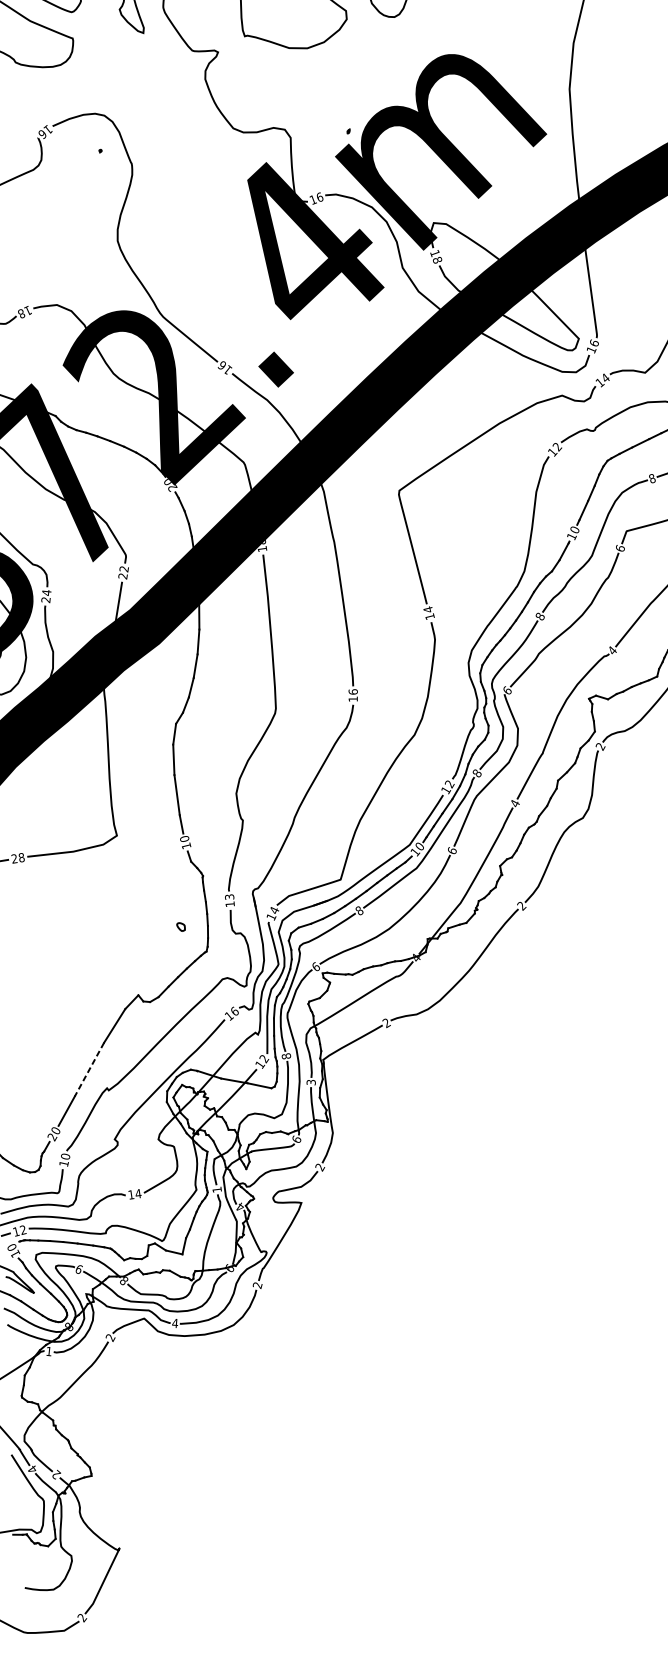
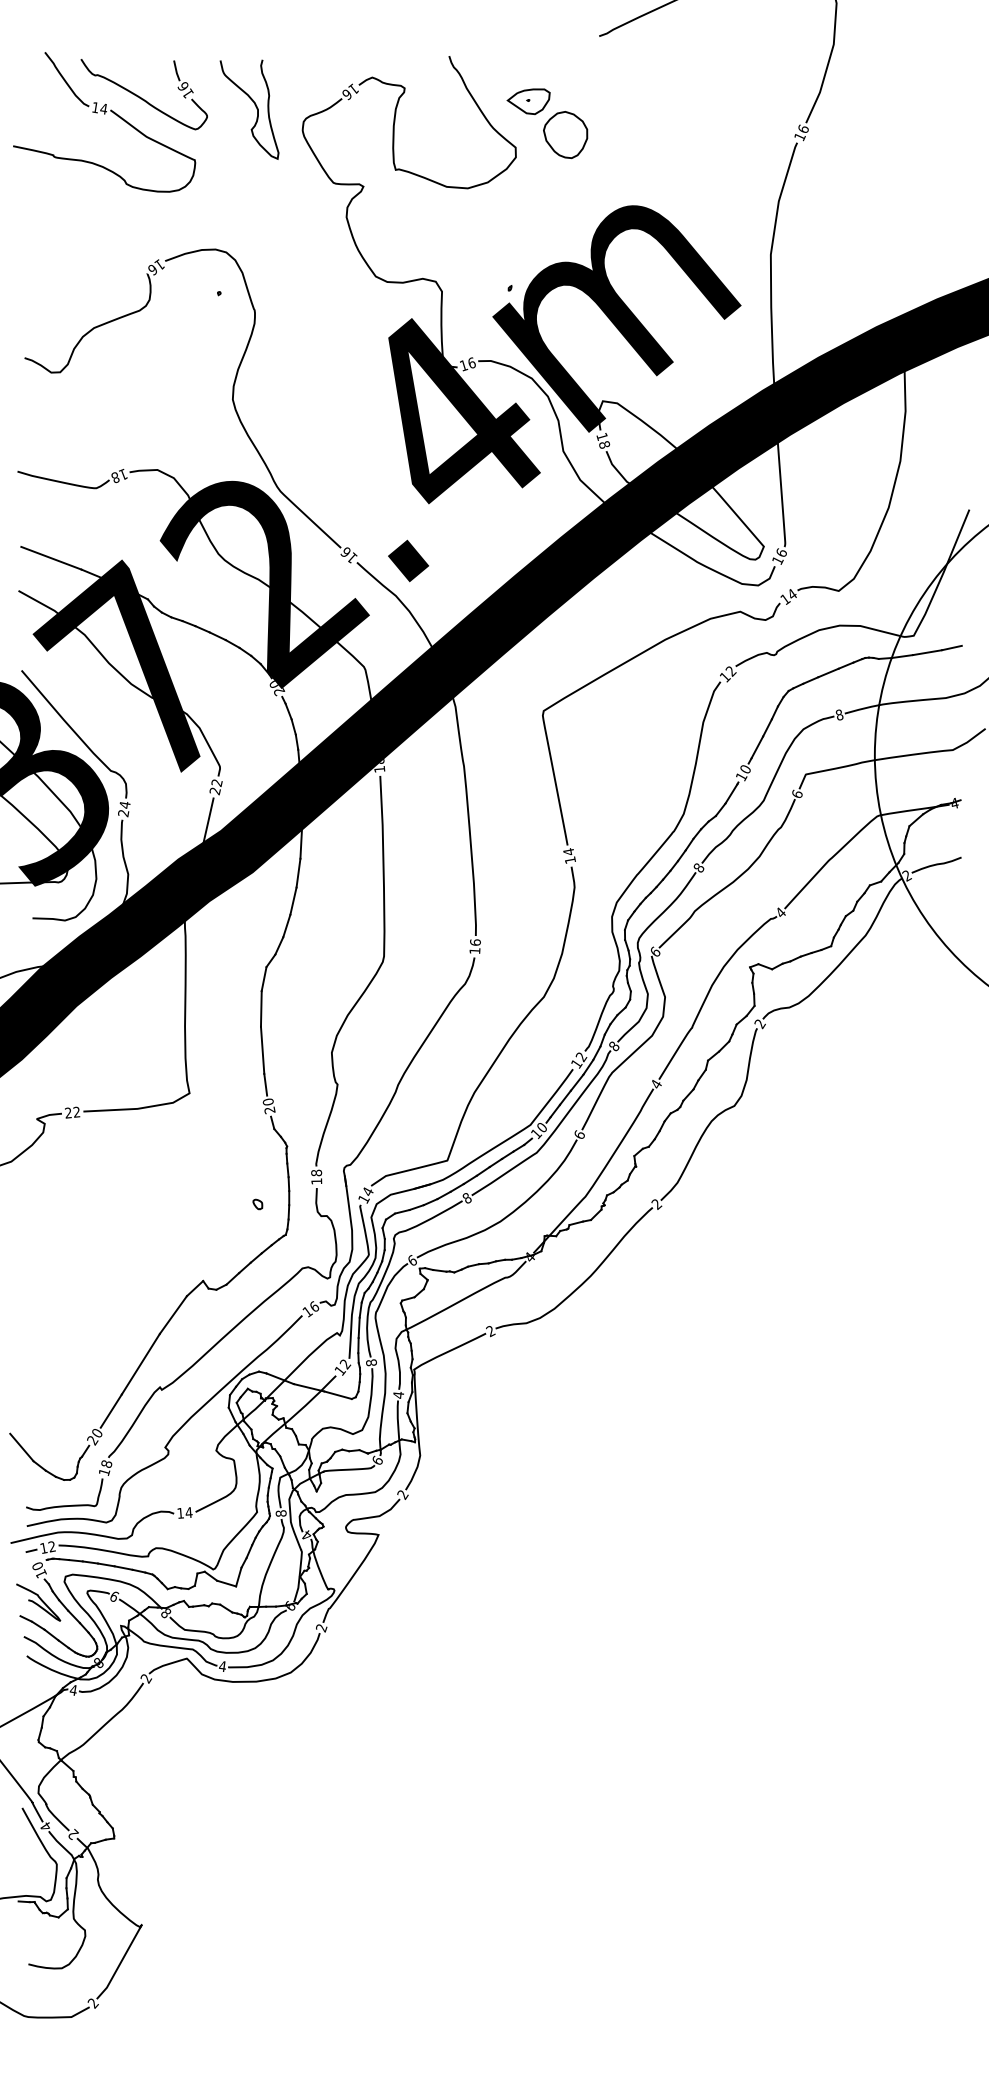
text: (186, 847) -> (269, 1111), 10 -> 20
text: (21, 857) -> (76, 1111), 28 -> 22
text: (229, 896) -> (316, 1172), 13 -> 18
line: (89, 1069) -> (140, 1364), dashed -> solid
text: (311, 1082) -> (398, 1395), 3 -> 4
text: (65, 1156) -> (106, 1463), 10 -> 18
text: (216, 1189) -> (280, 1513), 1 -> 8
text: (48, 1351) -> (72, 1690), 1 -> 4

